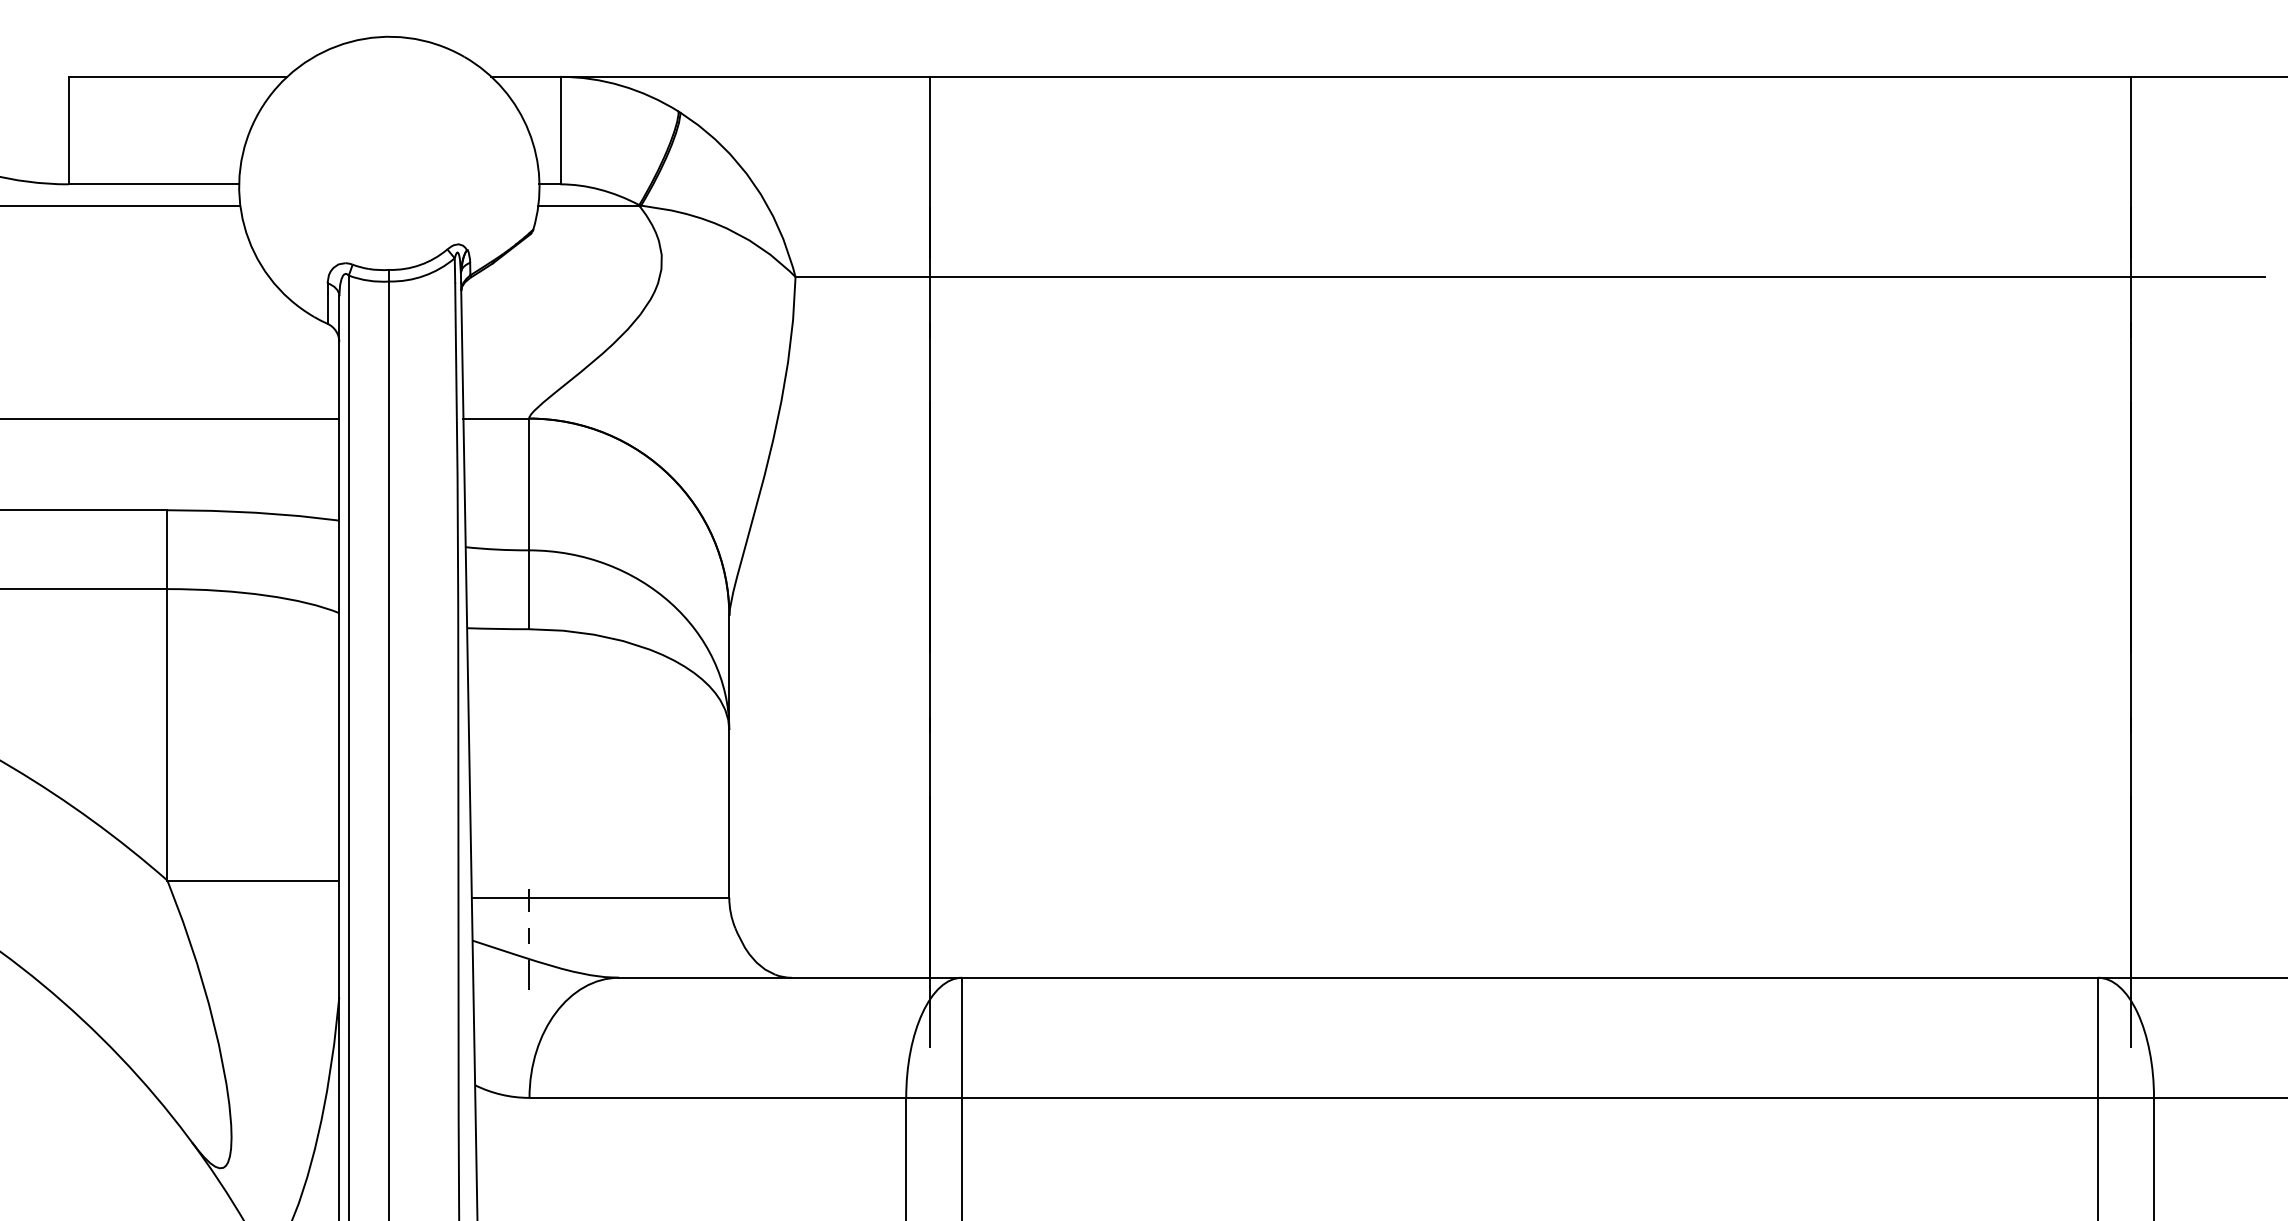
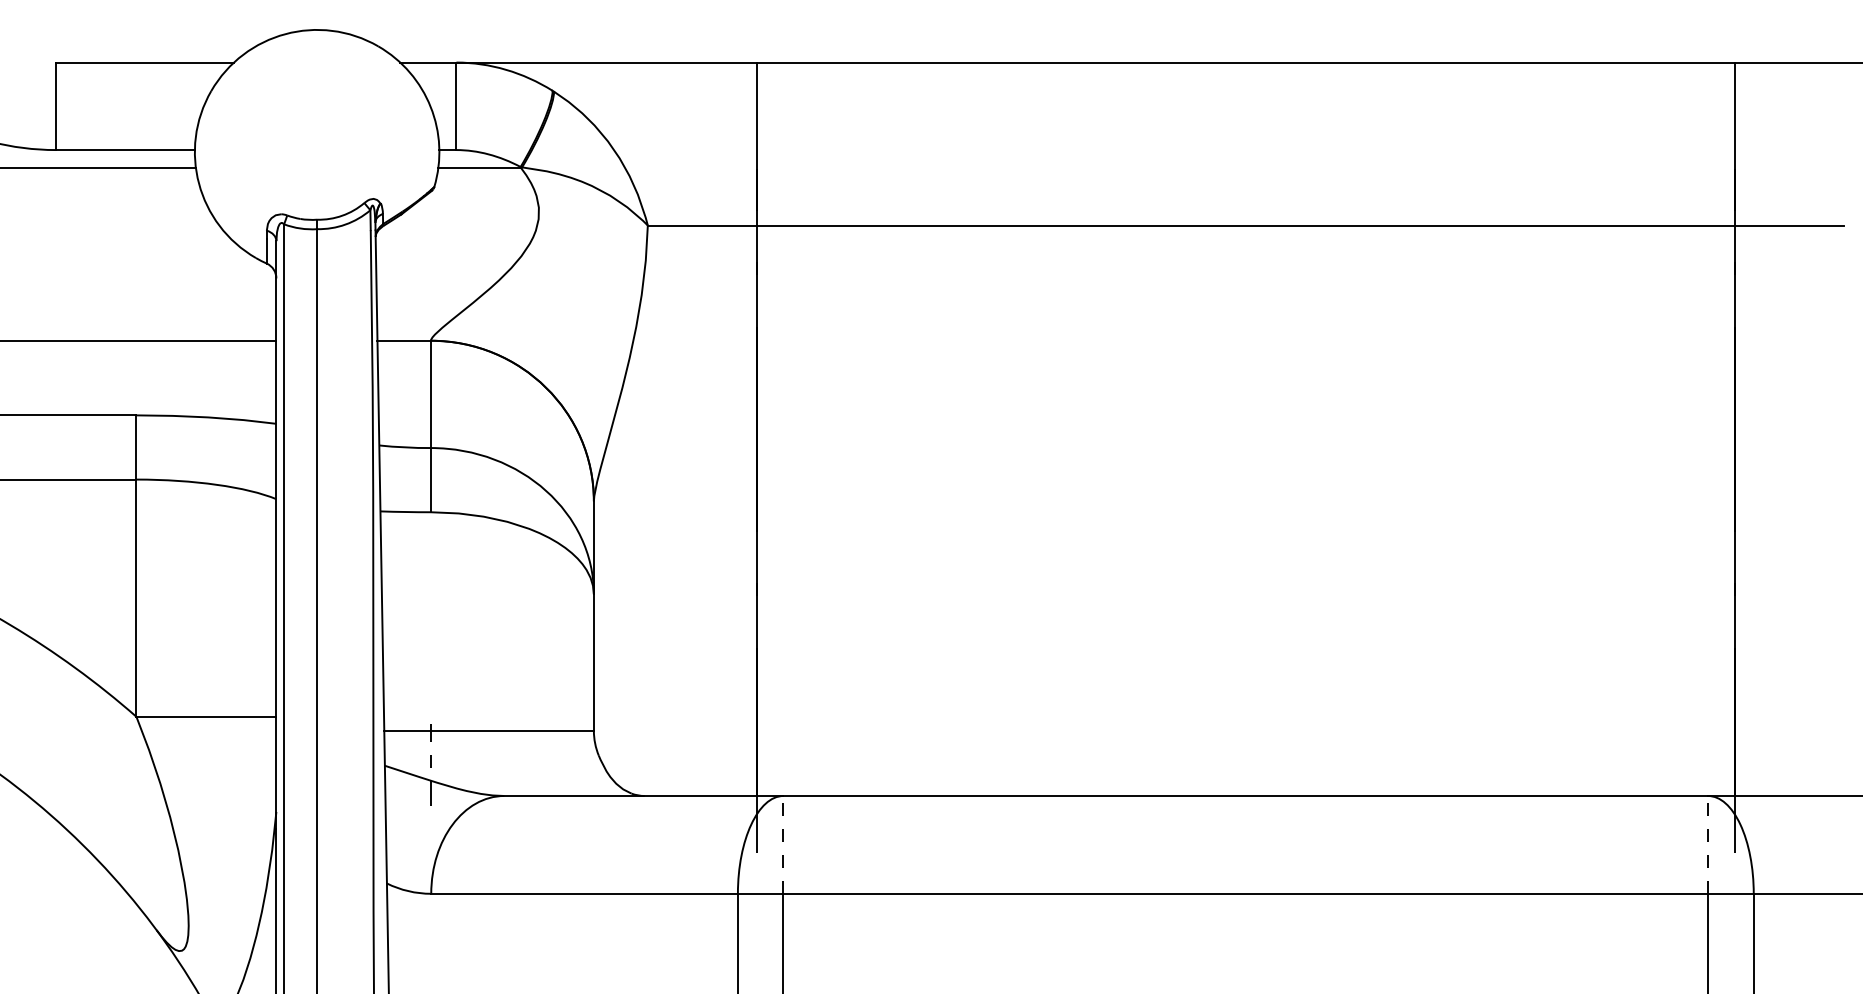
line: (962, 1037) -> (783, 844), solid -> dashed
line: (2098, 1037) -> (1708, 844), solid -> dashed

